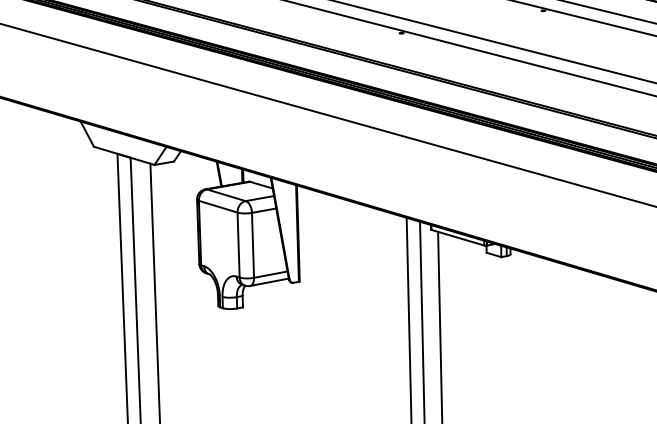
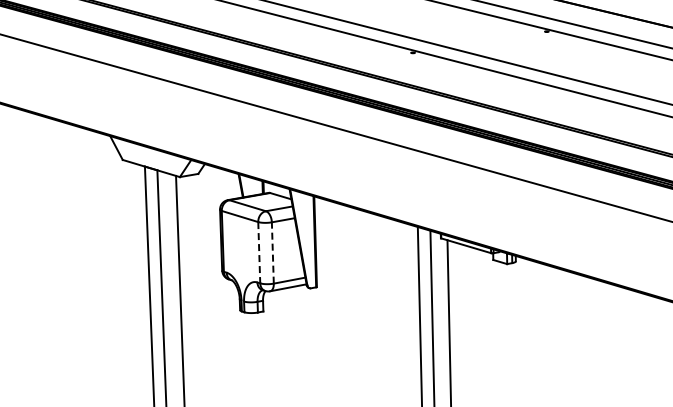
line: (238, 244) -> (259, 252), solid -> dashed
line: (252, 244) -> (272, 252), solid -> dashed

